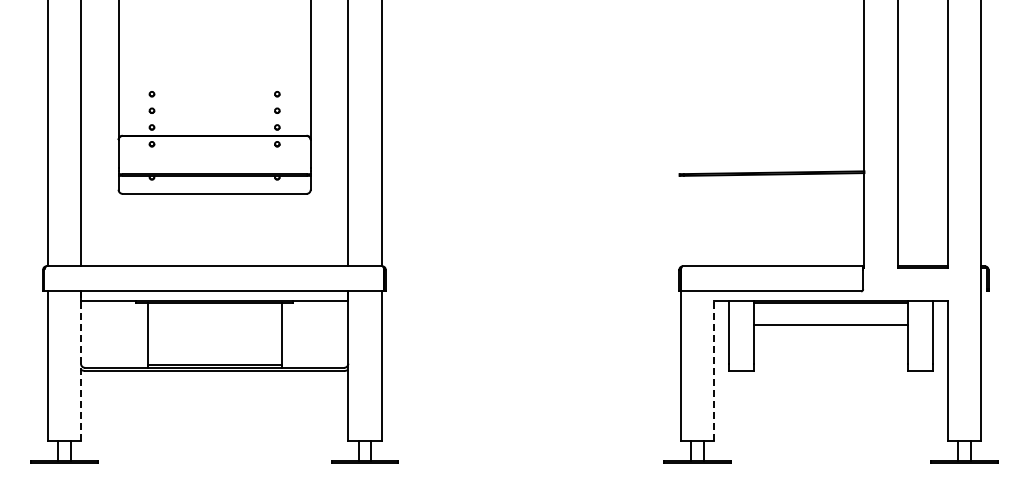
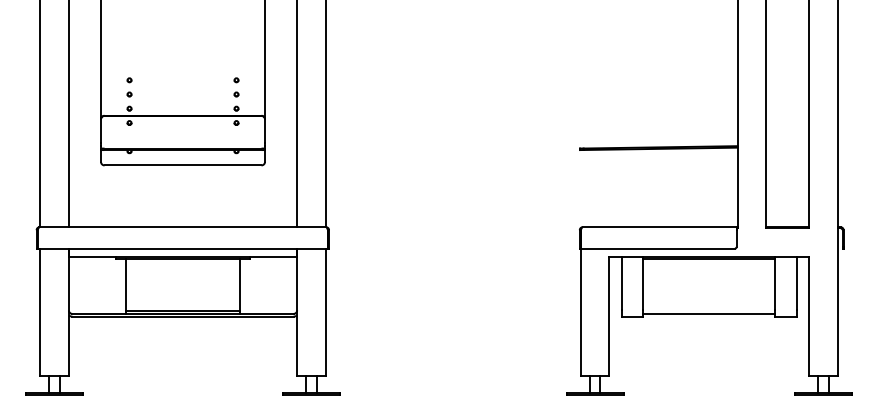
line: (830, 324) -> (708, 313), moved
line: (80, 366) -> (68, 312), dashed -> solid
line: (714, 371) -> (609, 317), dashed -> solid

